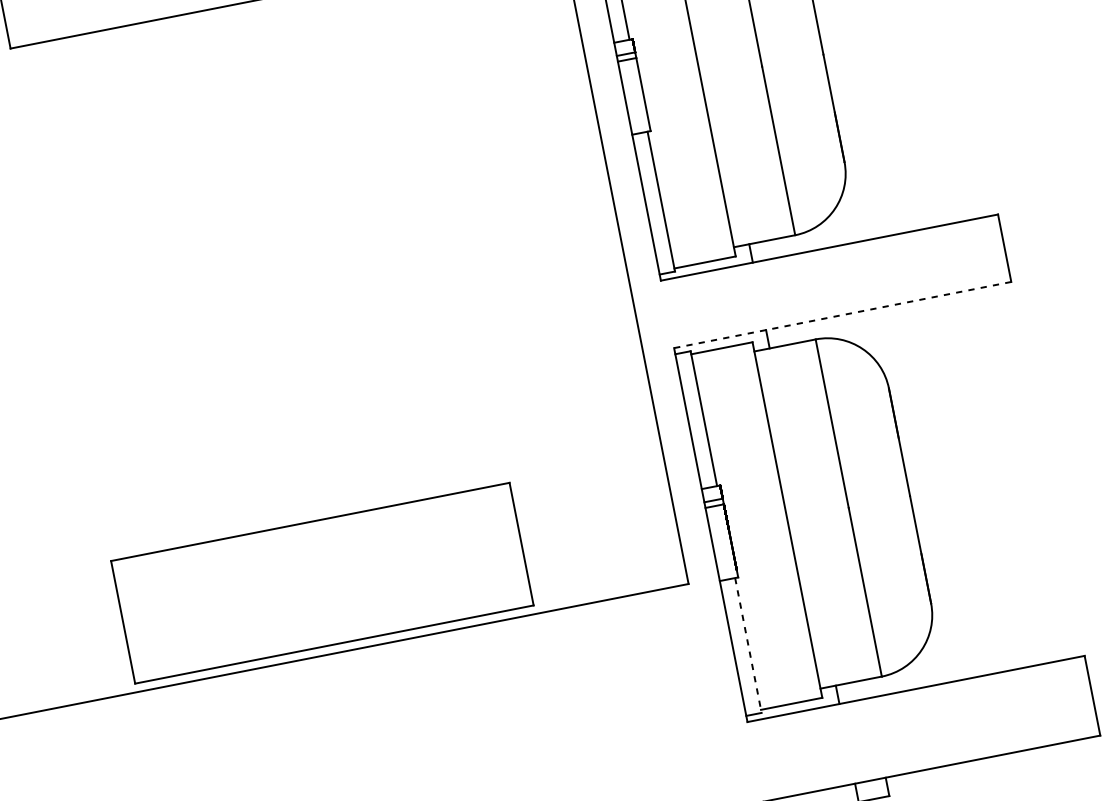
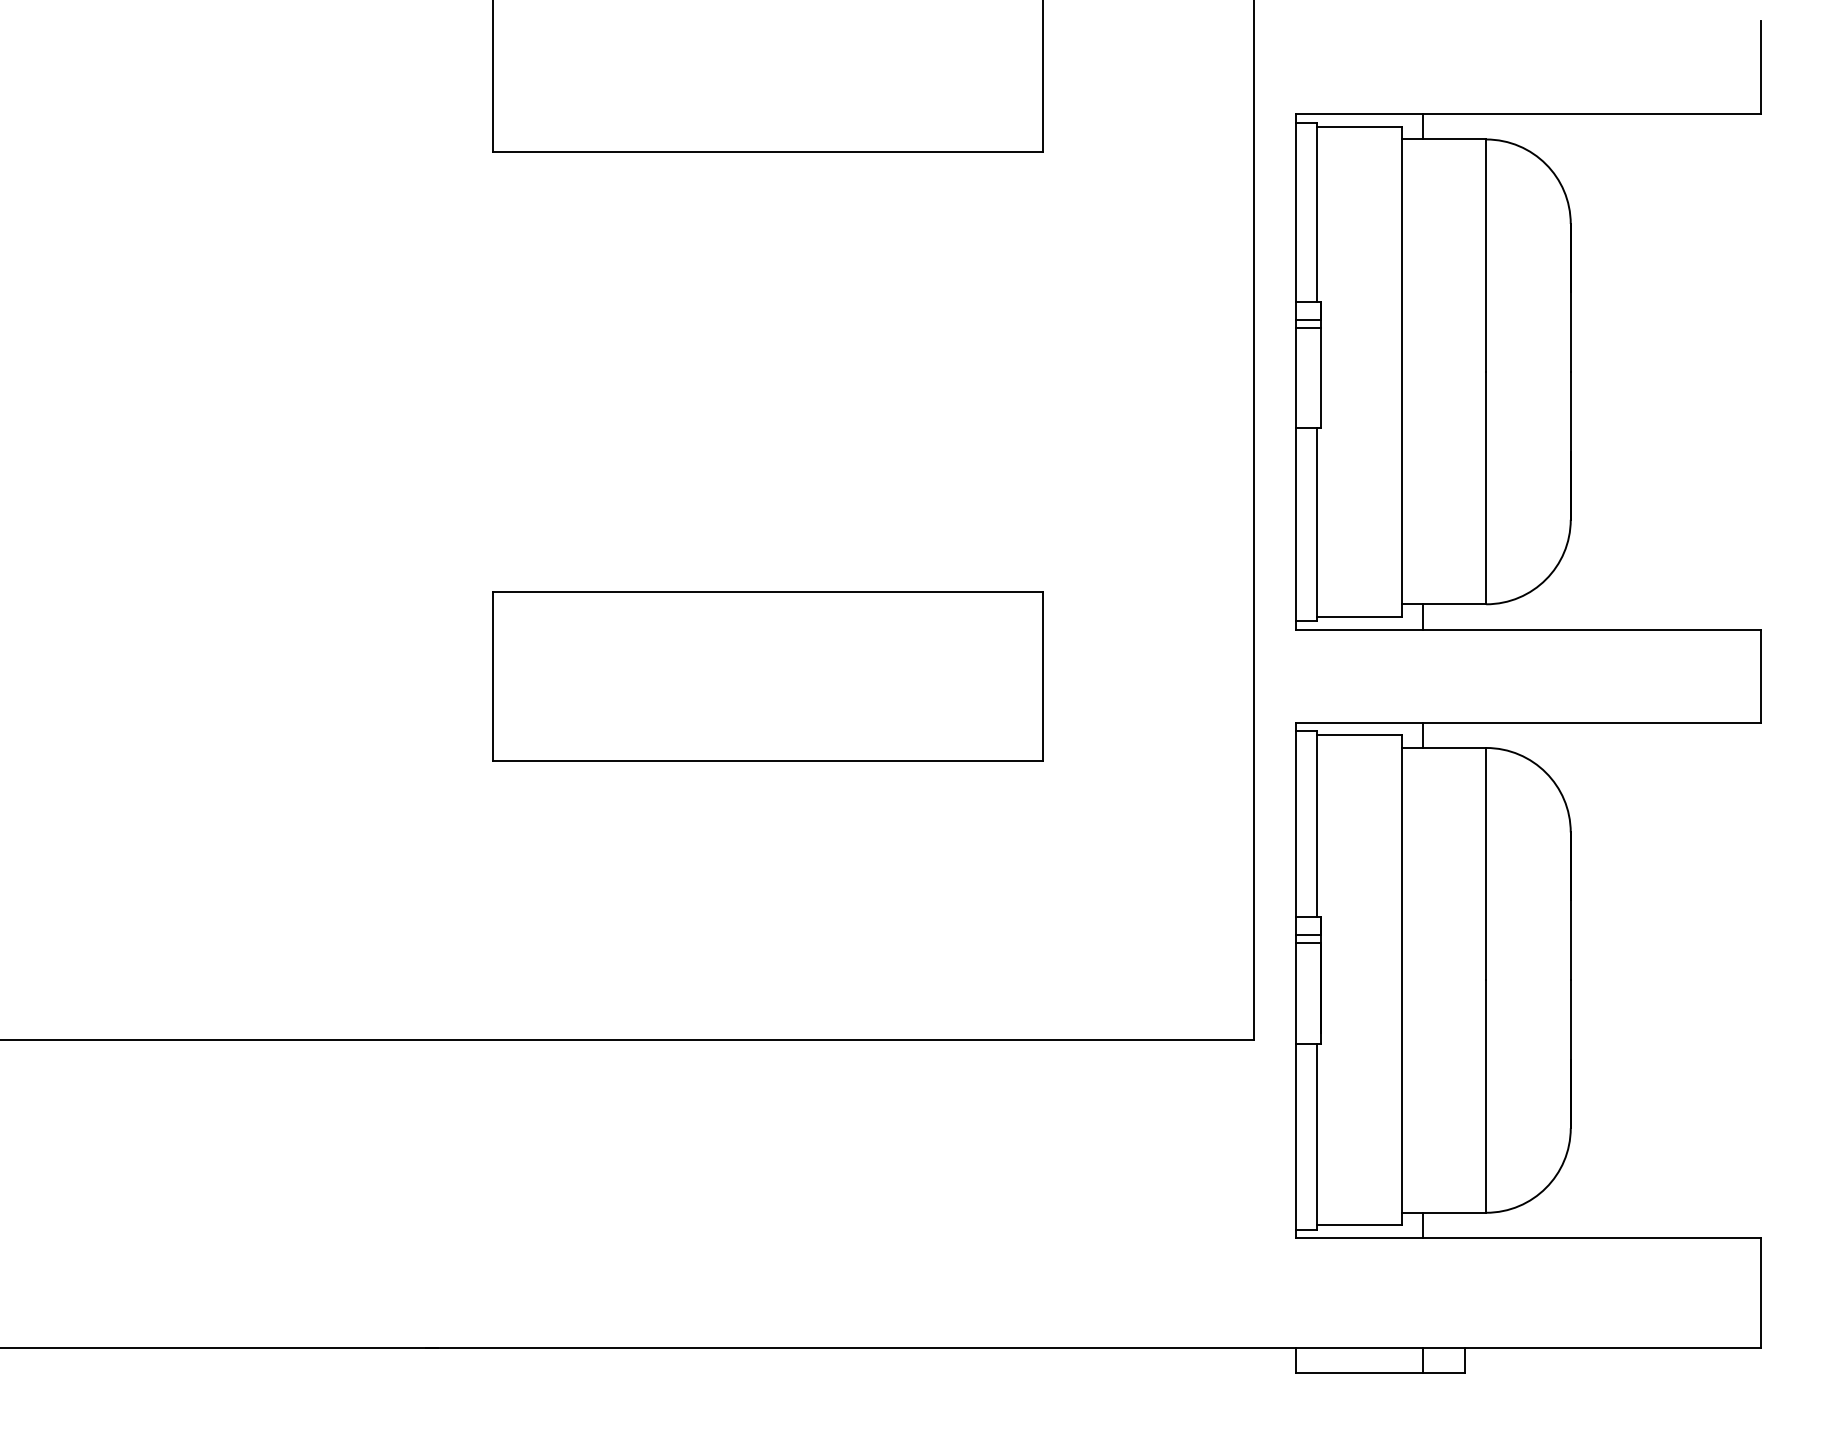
line: (842, 314) -> (1528, 722), dashed -> solid
part: (322, 583) -> (767, 676), moved
line: (748, 645) -> (1317, 1136), dashed -> solid

